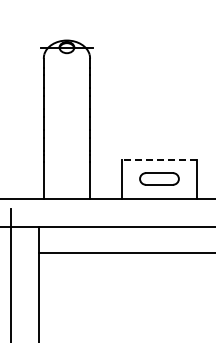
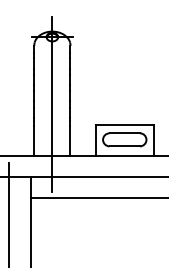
line: (66, 133) -> (52, 104), added
line: (158, 160) -> (123, 125), dashed -> solid
part: (159, 178) -> (124, 139), size x1.43

